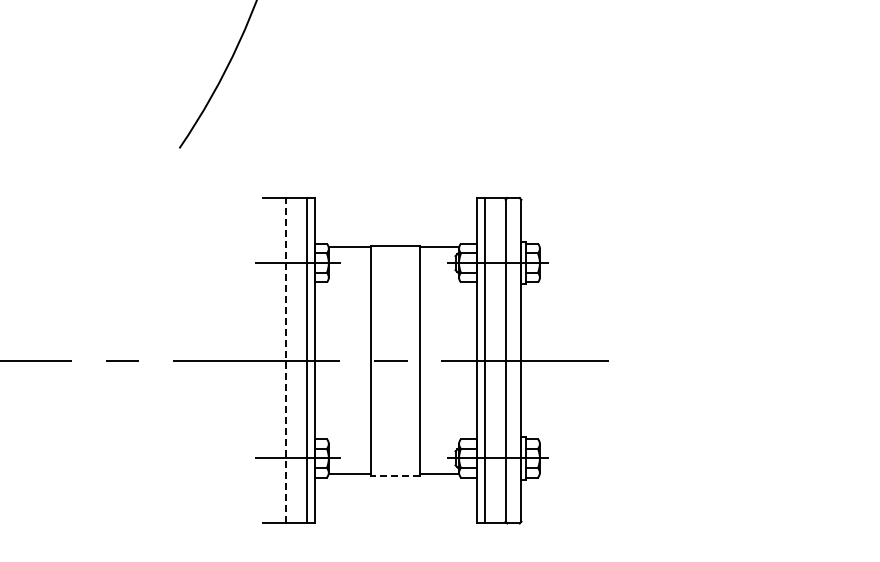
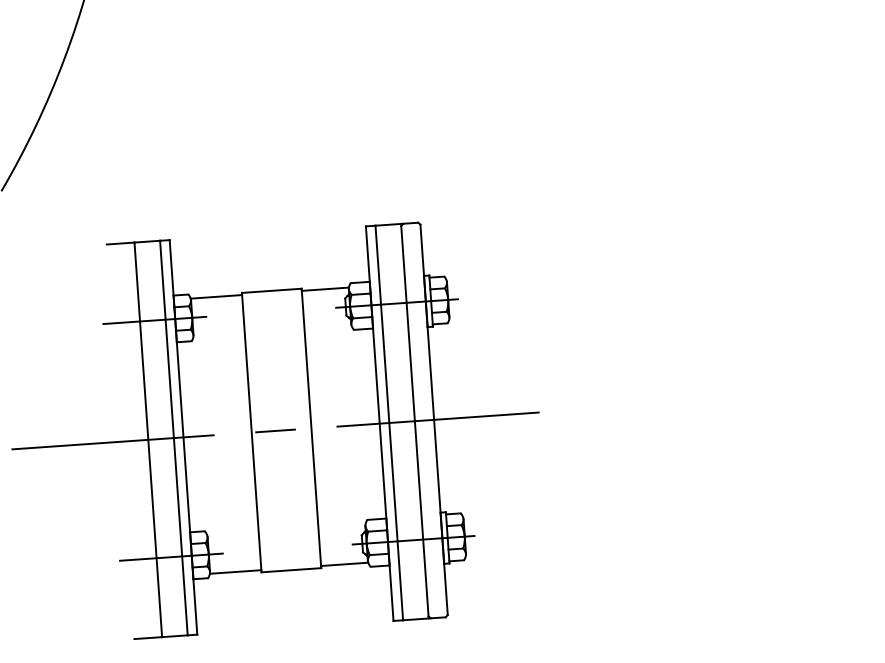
line: (285, 360) -> (147, 439), dashed -> solid
line: (395, 475) -> (291, 569), dashed -> solid

